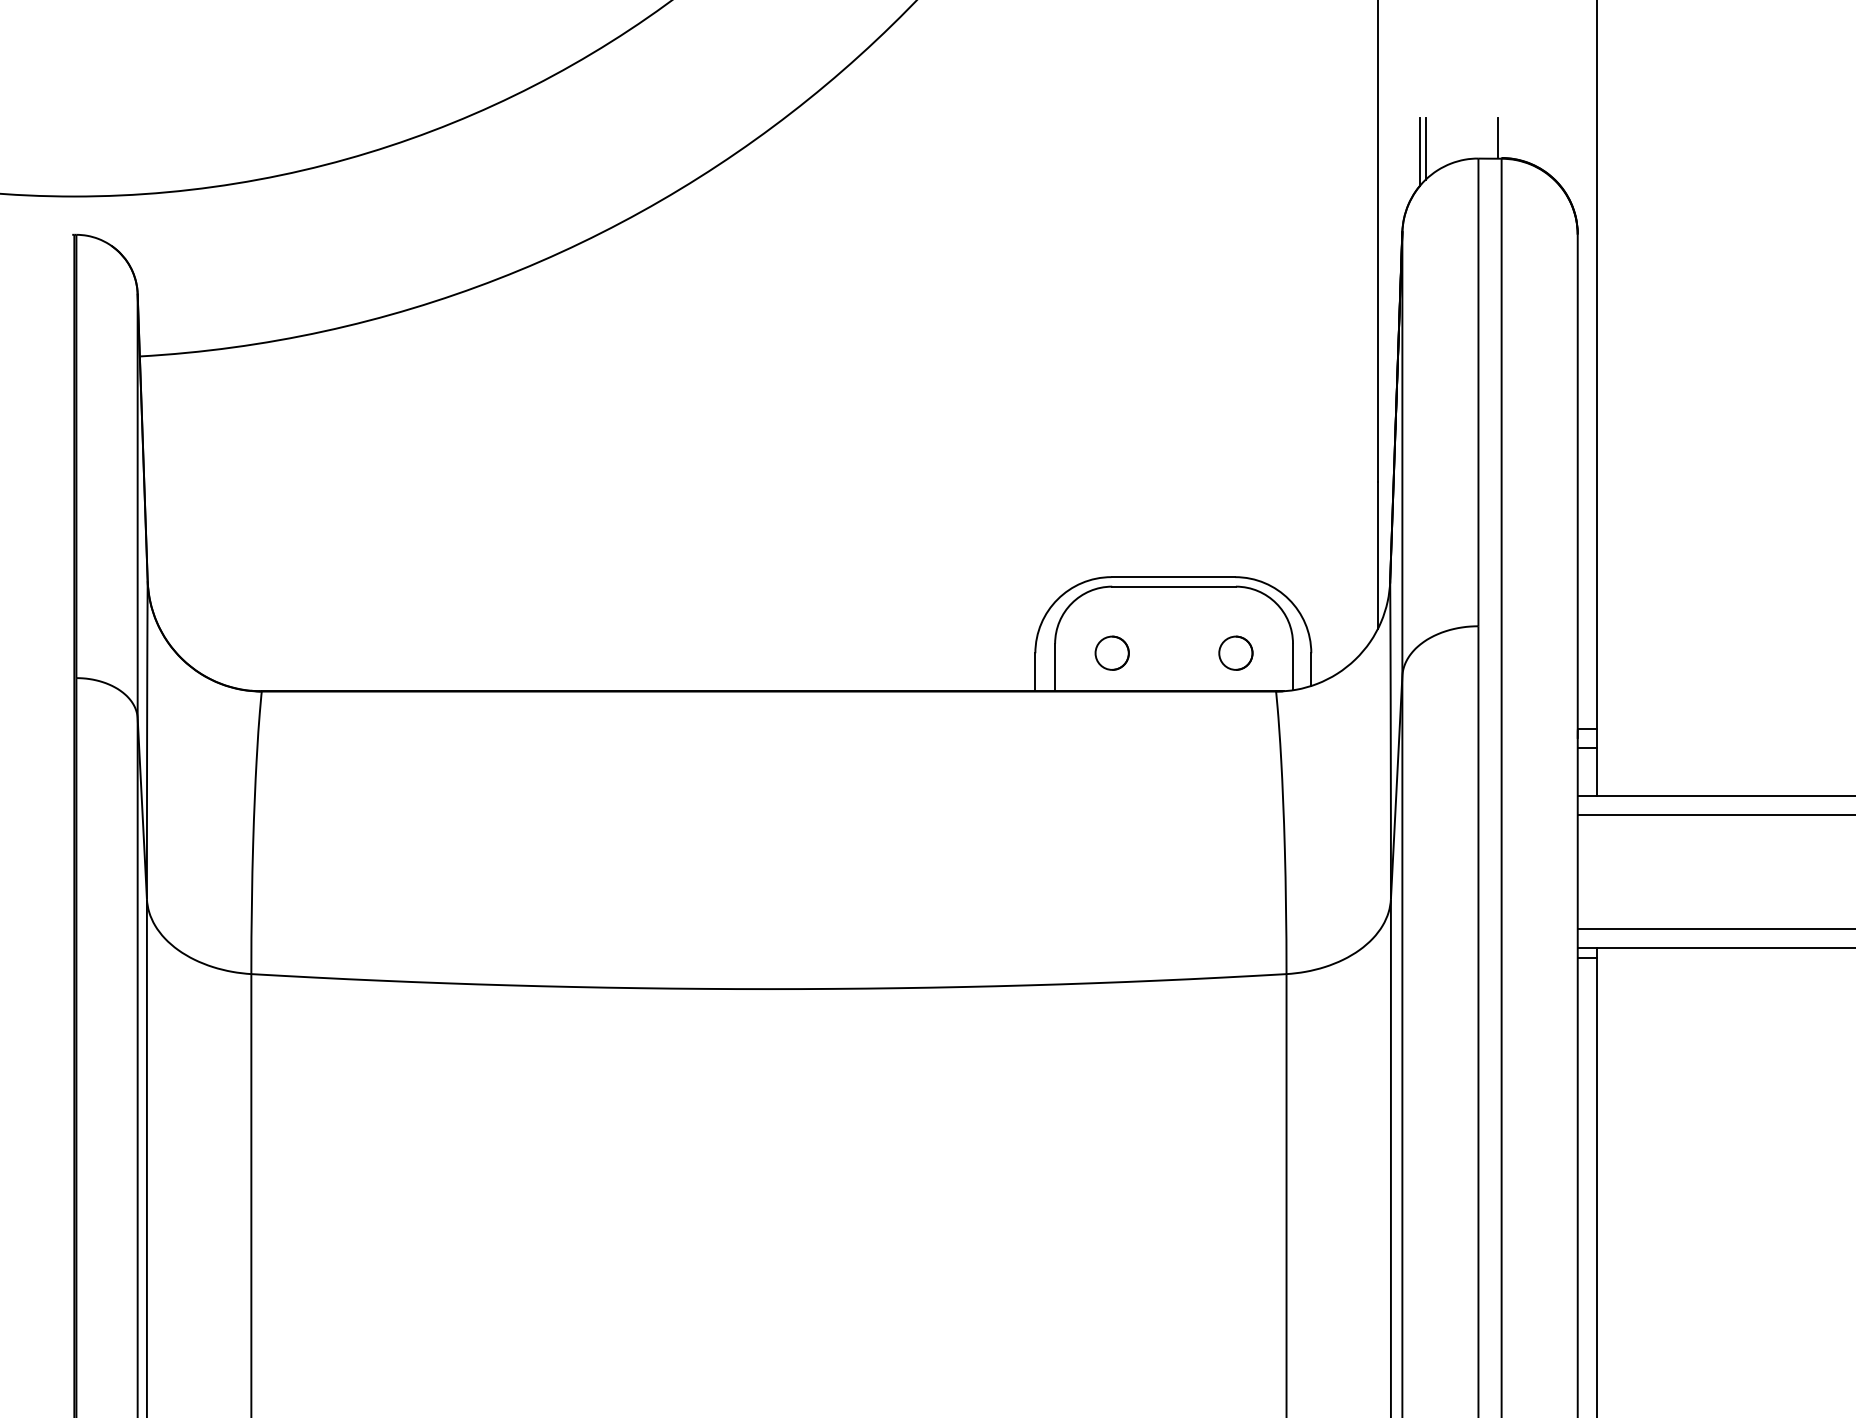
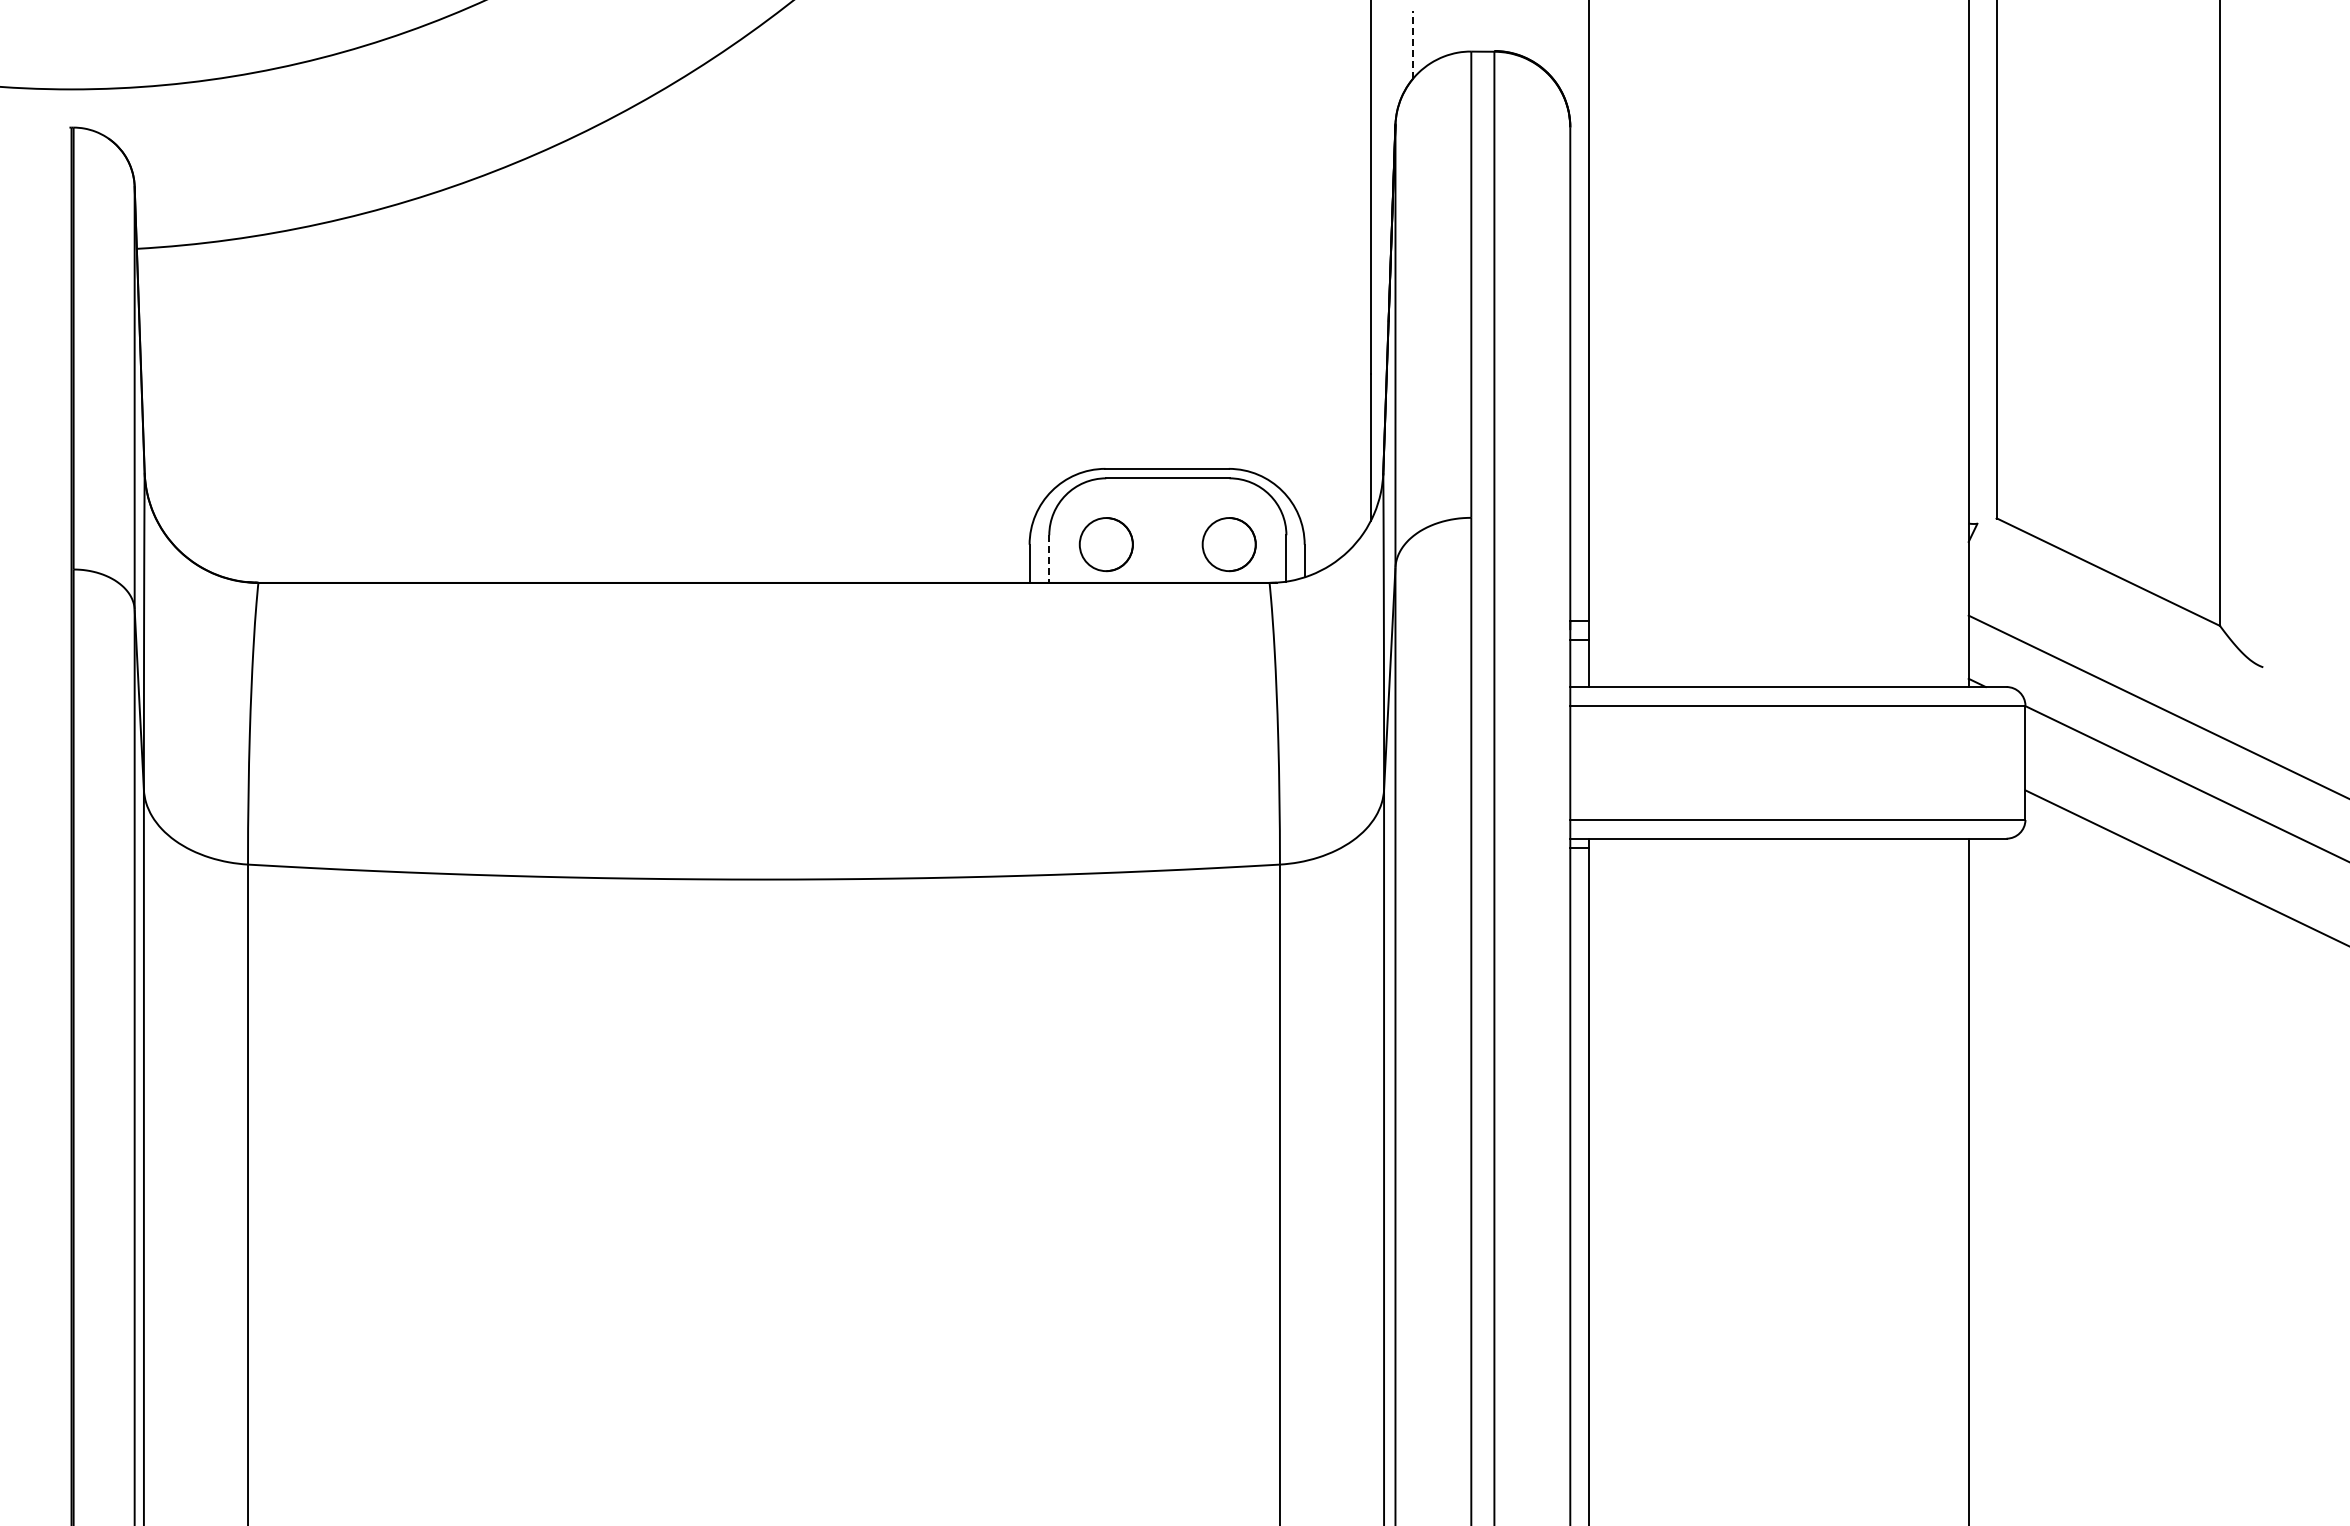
line: (1498, 138) -> (1491, 31), removed
line: (1425, 148) -> (1418, 41), removed
line: (1420, 152) -> (1413, 45), solid -> dashed
circle: (1111, 653) -> (1105, 544), size x1.6
circle: (1235, 653) -> (1229, 544), size x1.6
line: (1055, 667) -> (1049, 558), solid -> dashed

